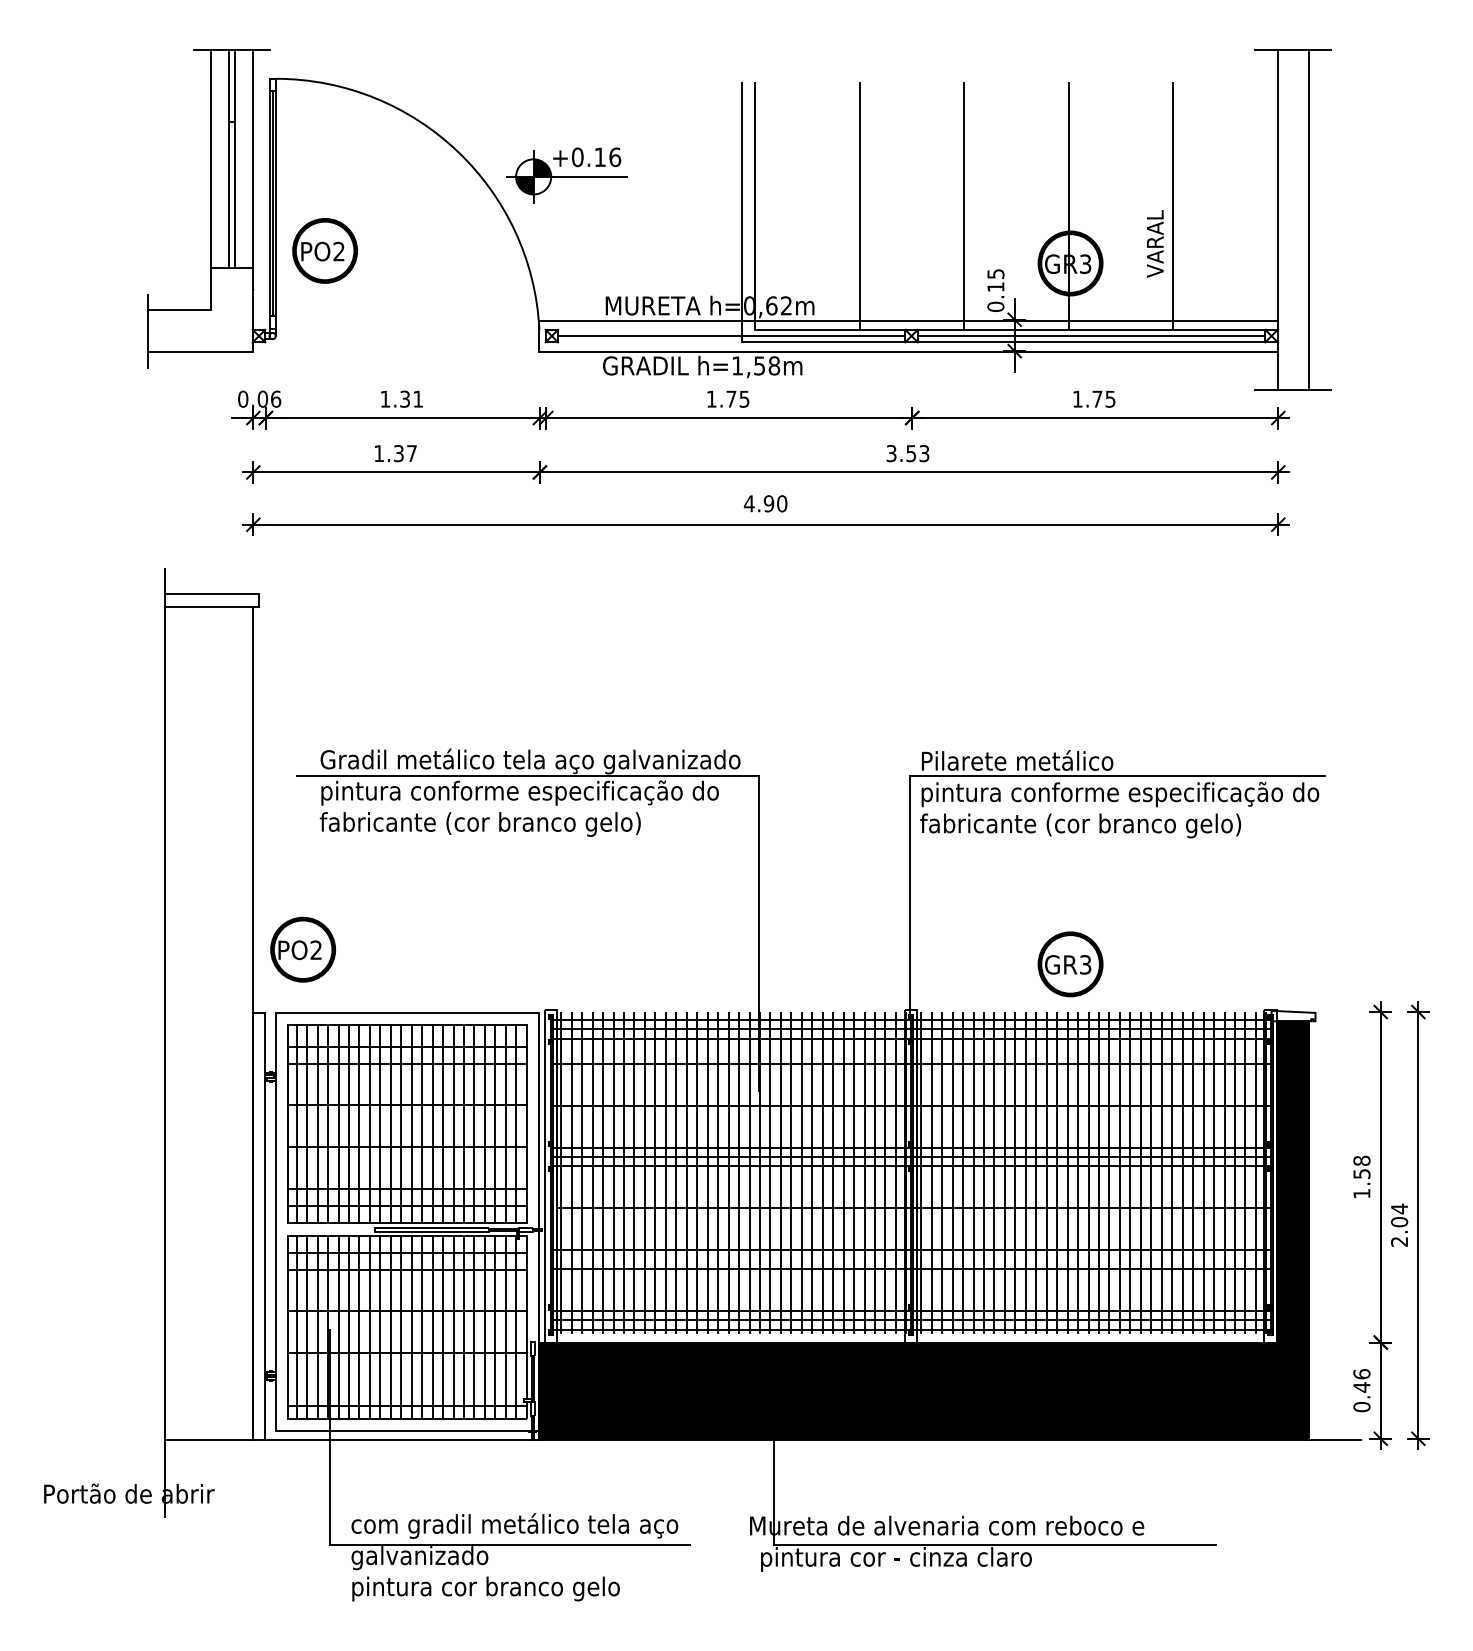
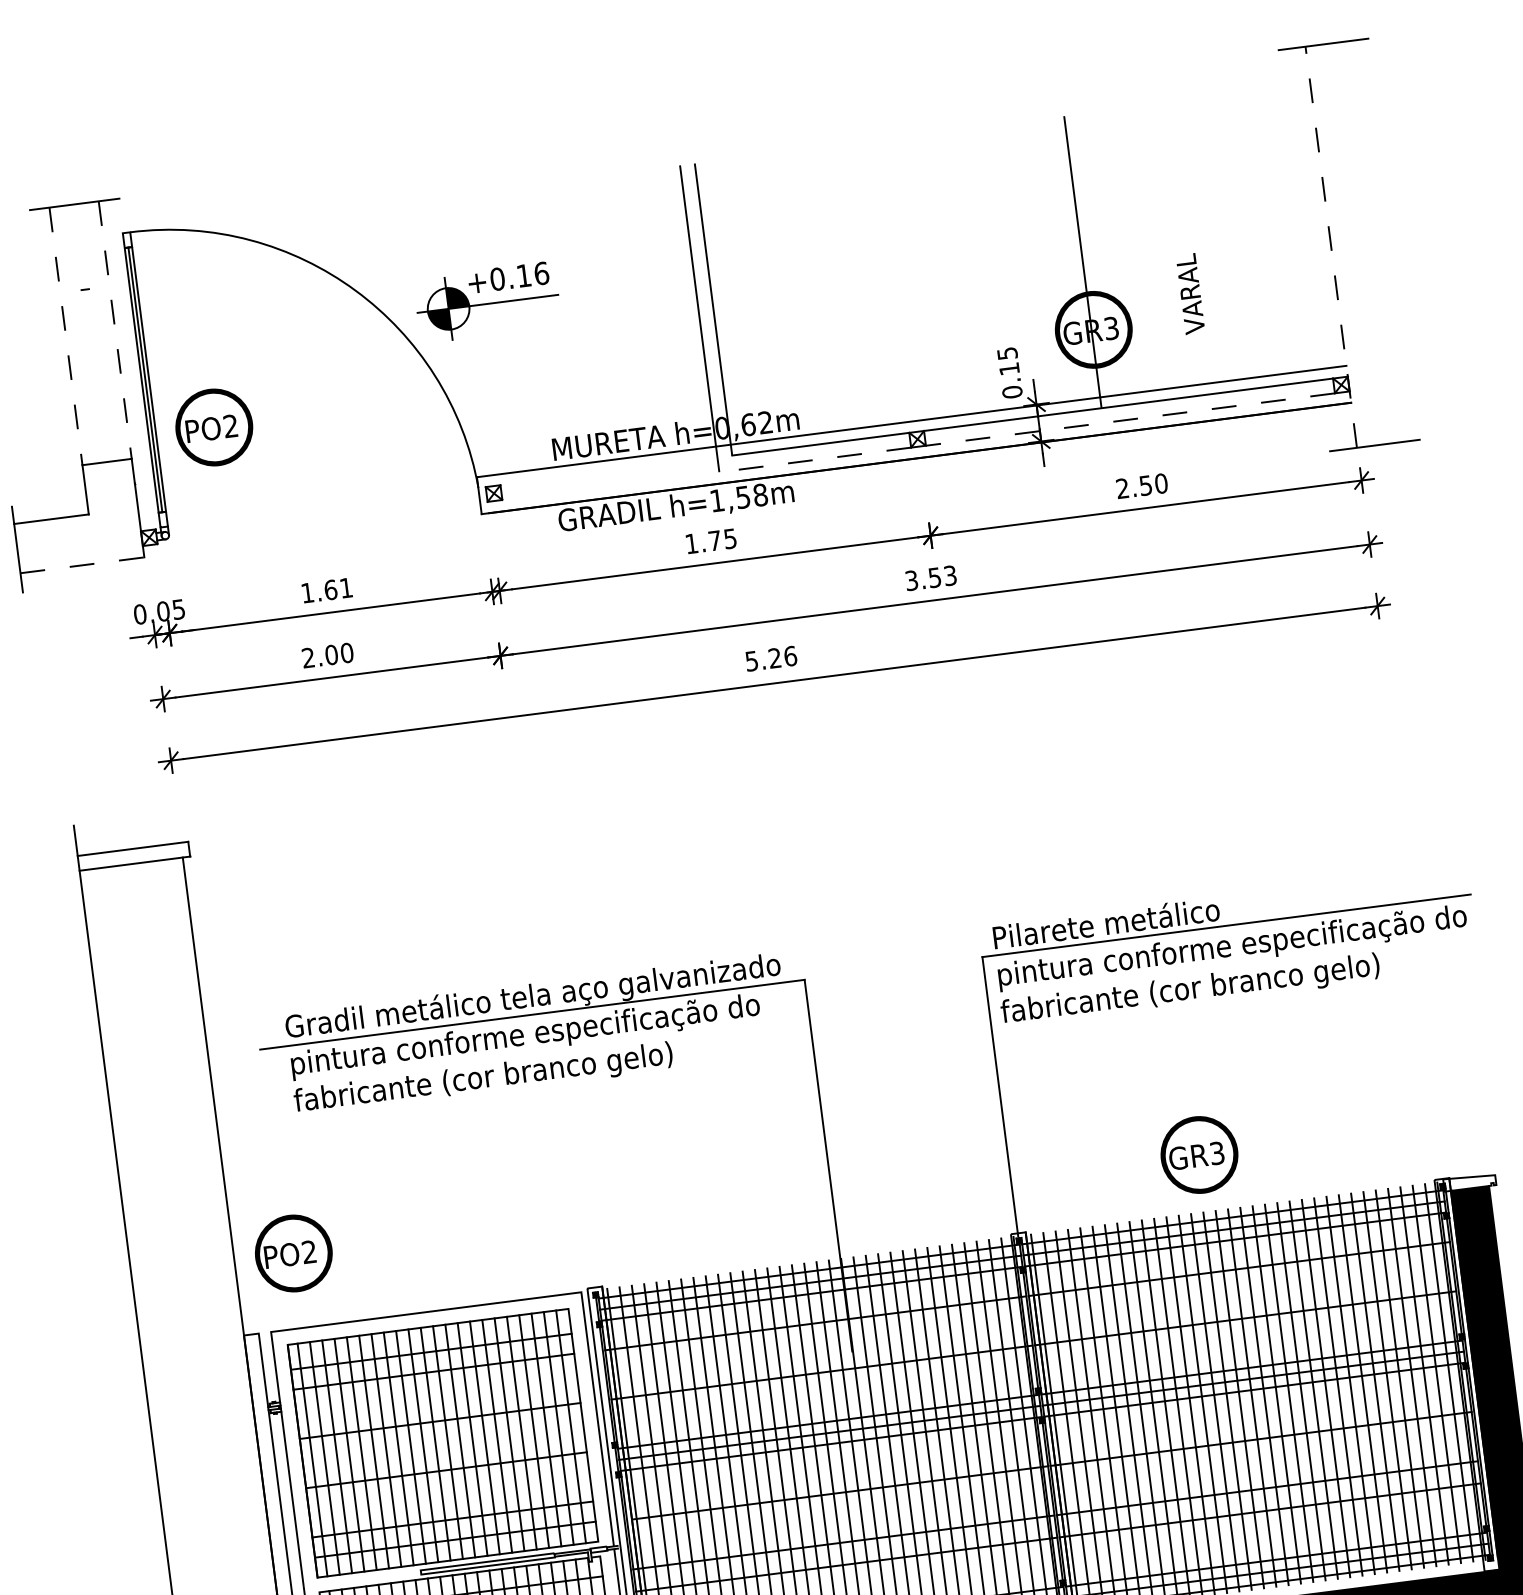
line: (228, 158) -> (86, 333), removed
line: (235, 158) -> (94, 332), removed
line: (210, 159) -> (65, 337), solid -> dashed
line: (252, 159) -> (115, 330), solid -> dashed
line: (859, 205) -> (836, 293), removed
line: (964, 205) -> (960, 277), removed
line: (1173, 205) -> (1206, 246), removed
line: (1277, 219) -> (1330, 246), solid -> dashed
line: (1309, 219) -> (1368, 242), removed
line: (731, 336) -> (705, 466), removed
line: (1091, 336) -> (1129, 412), removed
line: (823, 342) -> (814, 460), solid -> dashed
line: (1091, 342) -> (1130, 419), solid -> dashed
line: (200, 351) -> (82, 564), solid -> dashed
text: (276, 398) -> (179, 608), 0.06 -> 0.05
text: (405, 398) -> (331, 589), 1.31 -> 1.61
text: (1093, 398) -> (1141, 485), 1.75 -> 2.50
text: (395, 453) -> (327, 655), 1.37 -> 2.00
text: (765, 503) -> (770, 658), 4.90 -> 5.26

